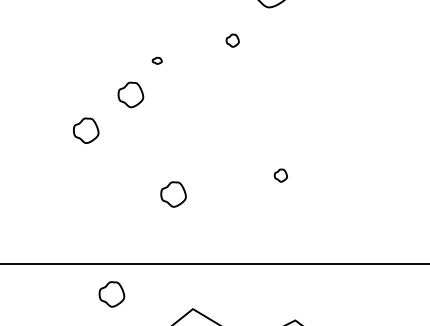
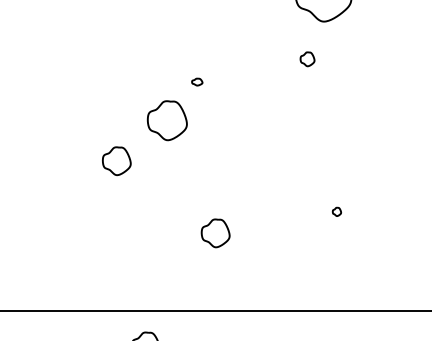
part: (232, 40) -> (307, 59), moved
part: (130, 94) -> (166, 120), size x1.4
part: (280, 175) -> (336, 211), size x0.6

